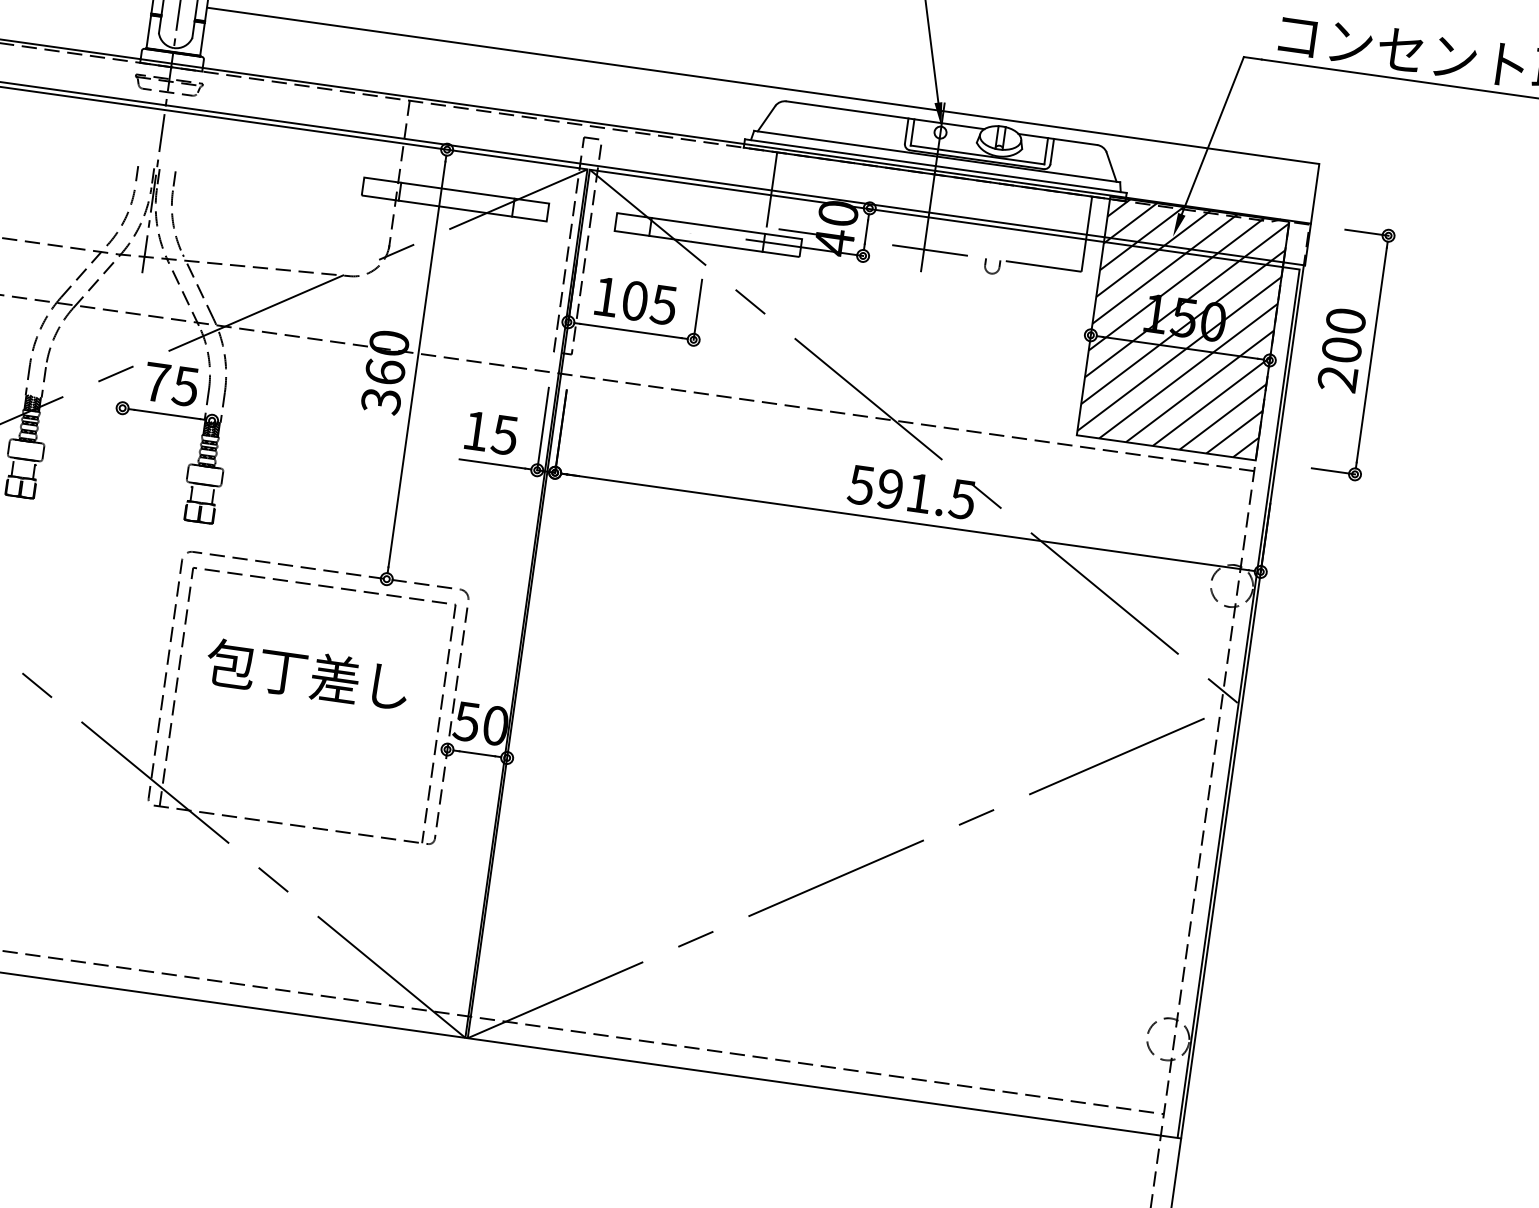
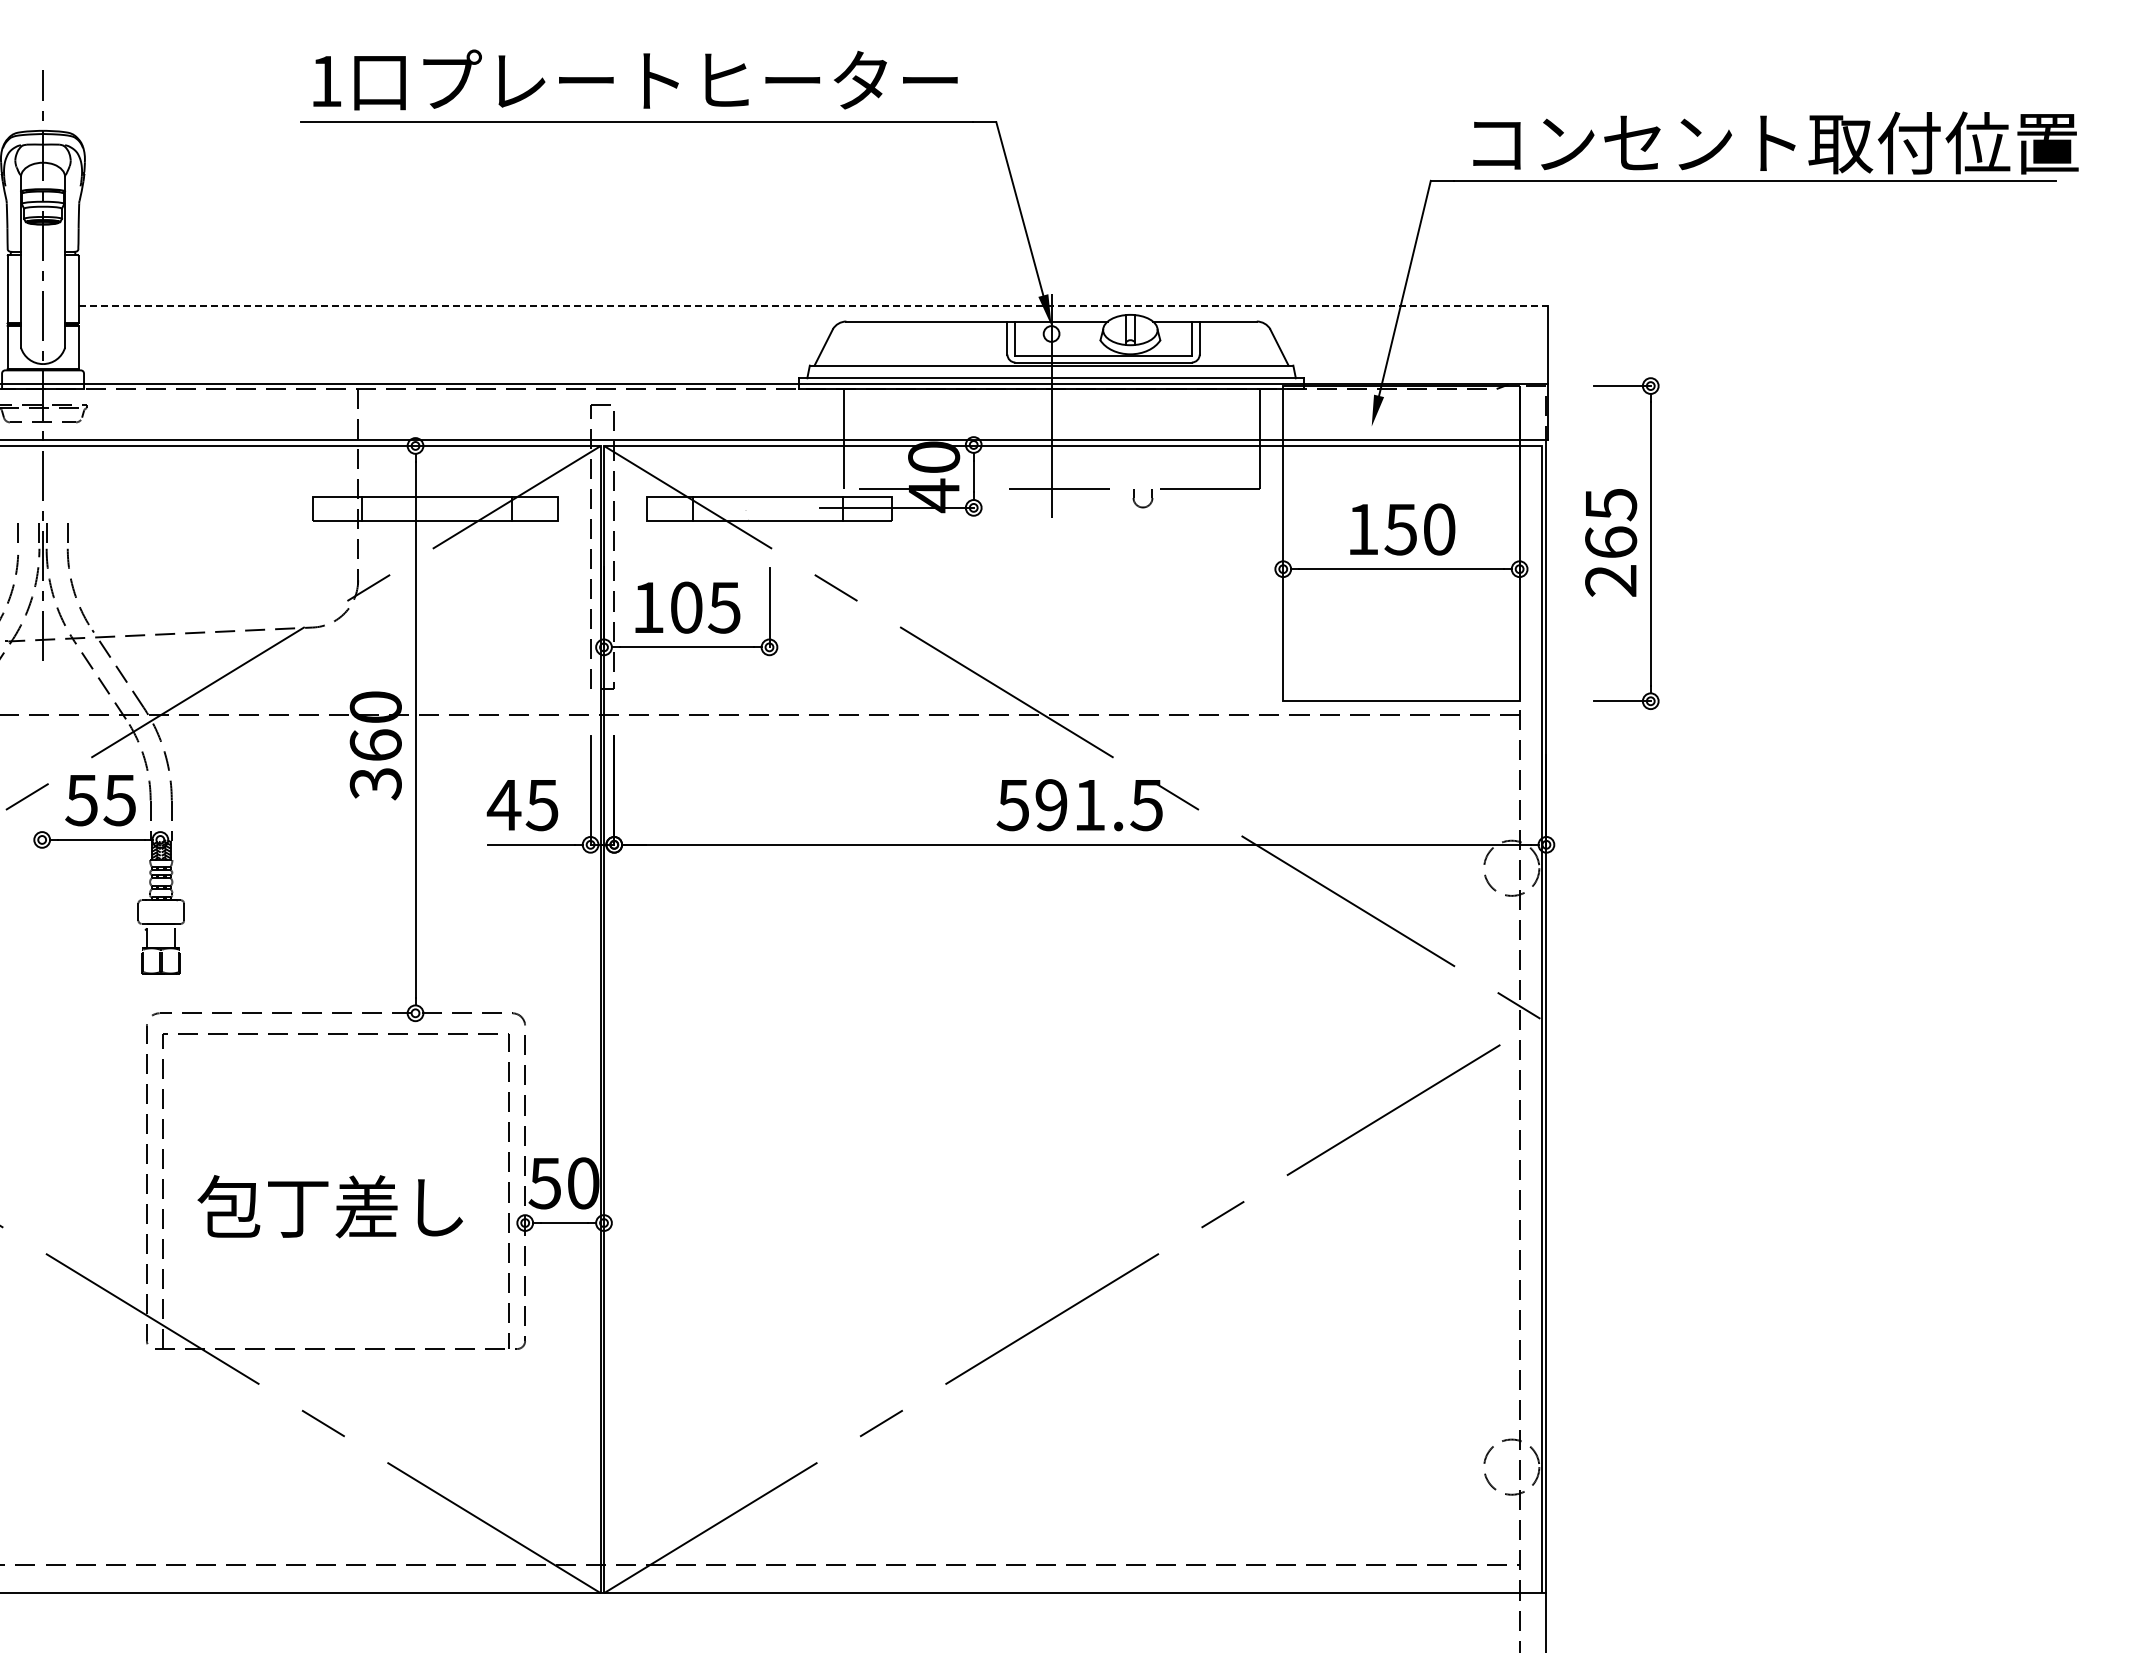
line: (763, 85) -> (813, 305), solid -> dashed
hatch: (1183, 328) -> (1401, 543), removed
text: (1344, 335) -> (1611, 523), 200 -> 265
text: (156, 382) -> (81, 800), 75 -> 55
text: (475, 431) -> (503, 805), 15 -> 45
text: (306, 674) -> (329, 1206), moved

